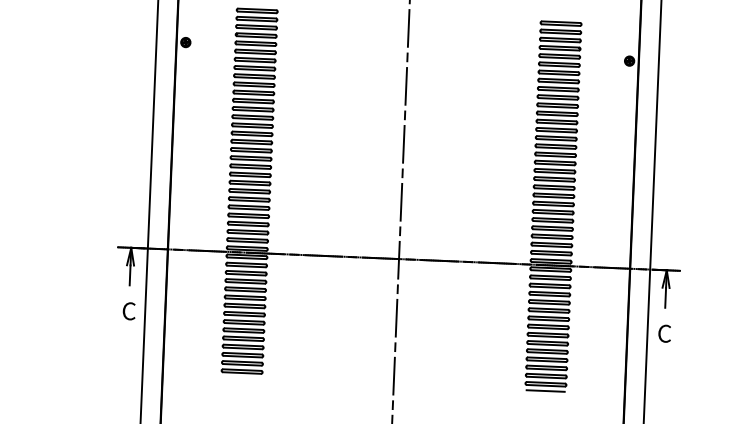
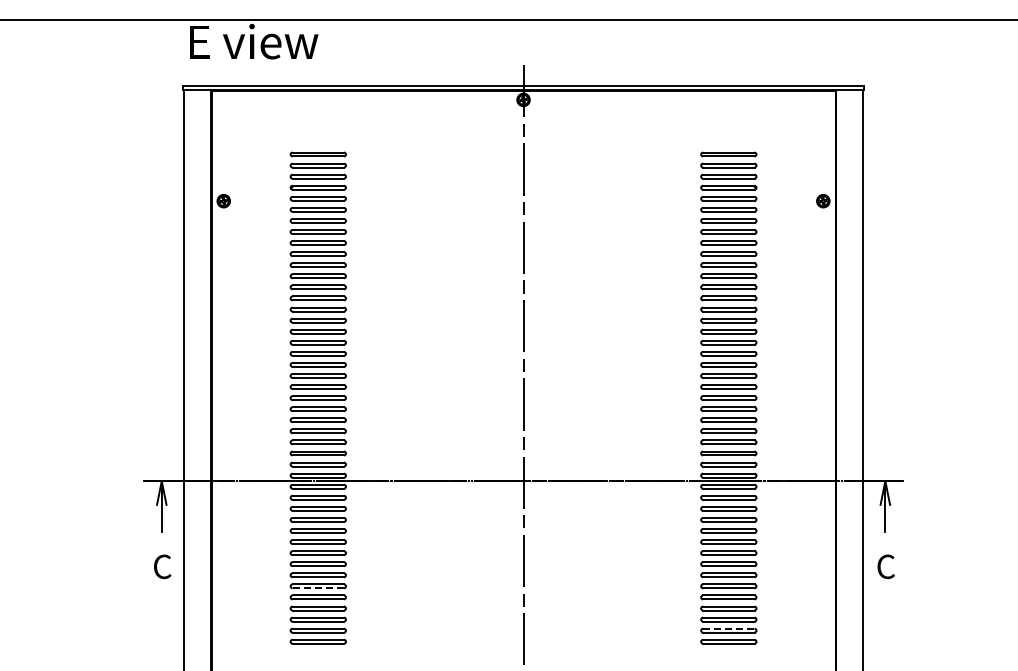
line: (243, 332) -> (318, 588), solid -> dashed
line: (546, 374) -> (728, 628), solid -> dashed
line: (545, 390) -> (728, 650), removed

